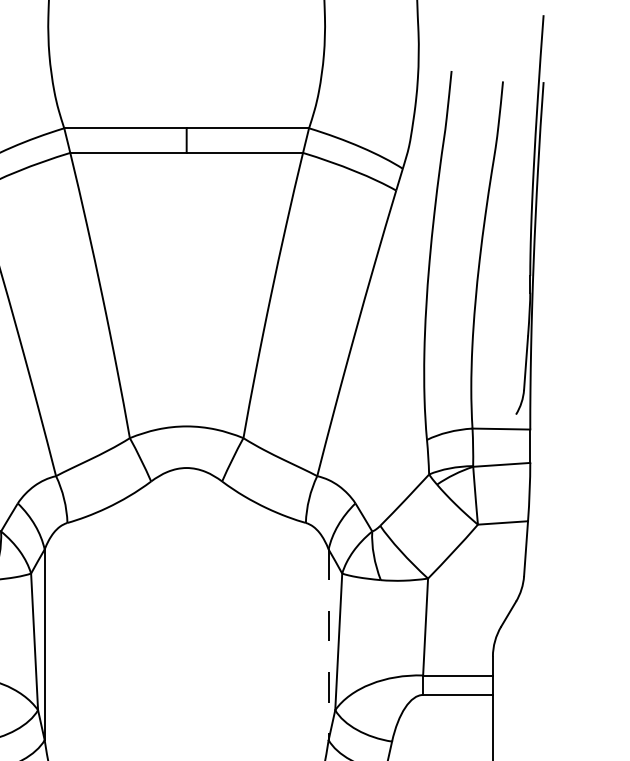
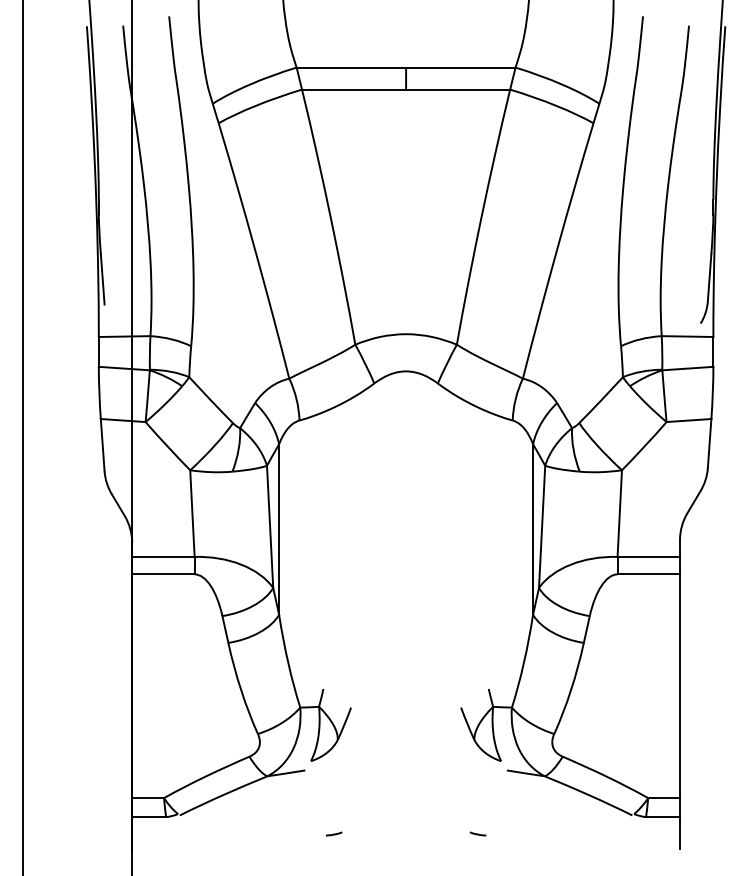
line: (329, 645) -> (533, 530), dashed -> solid

